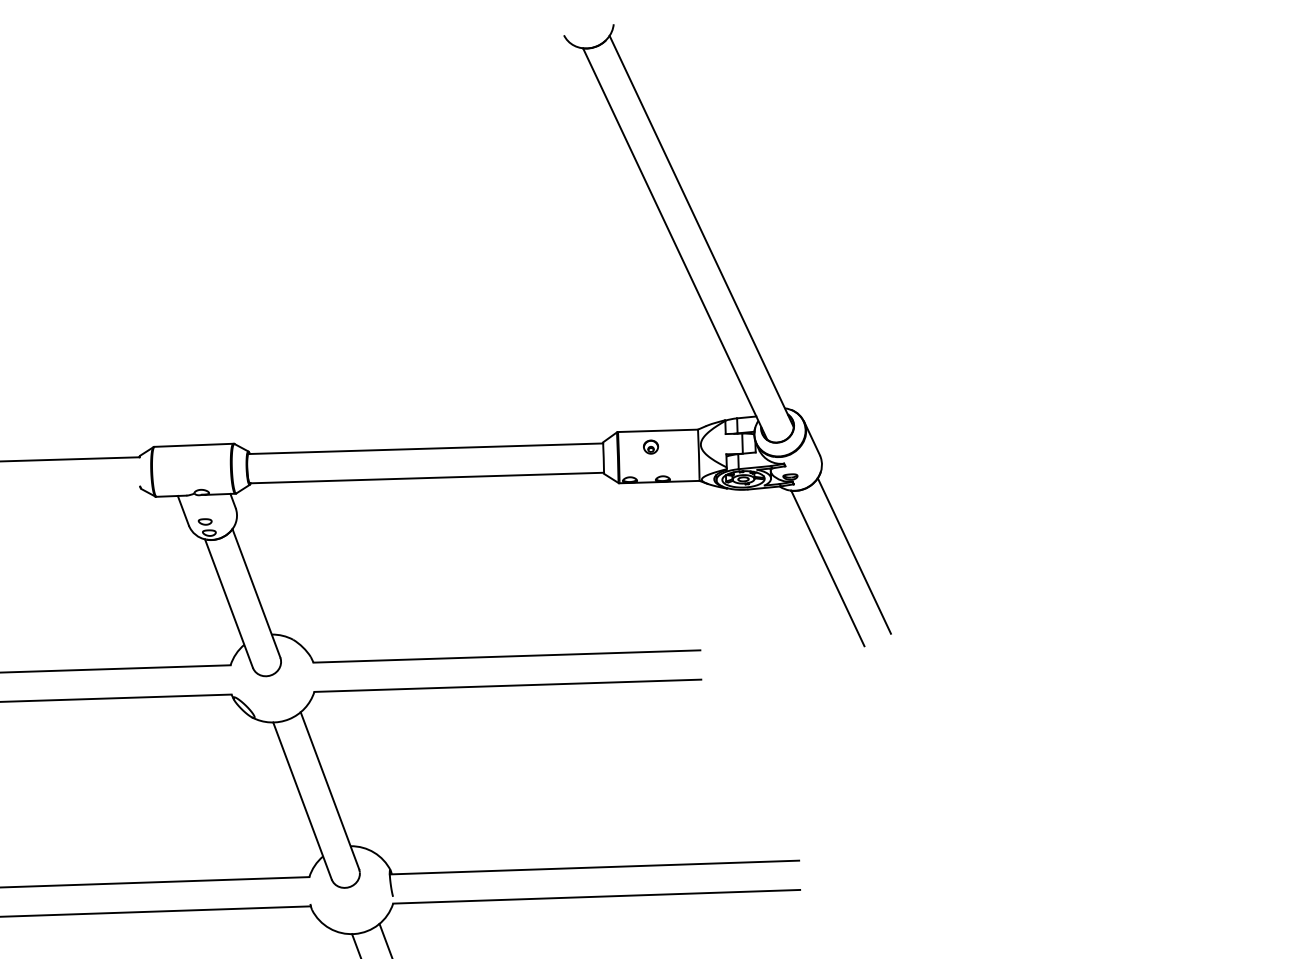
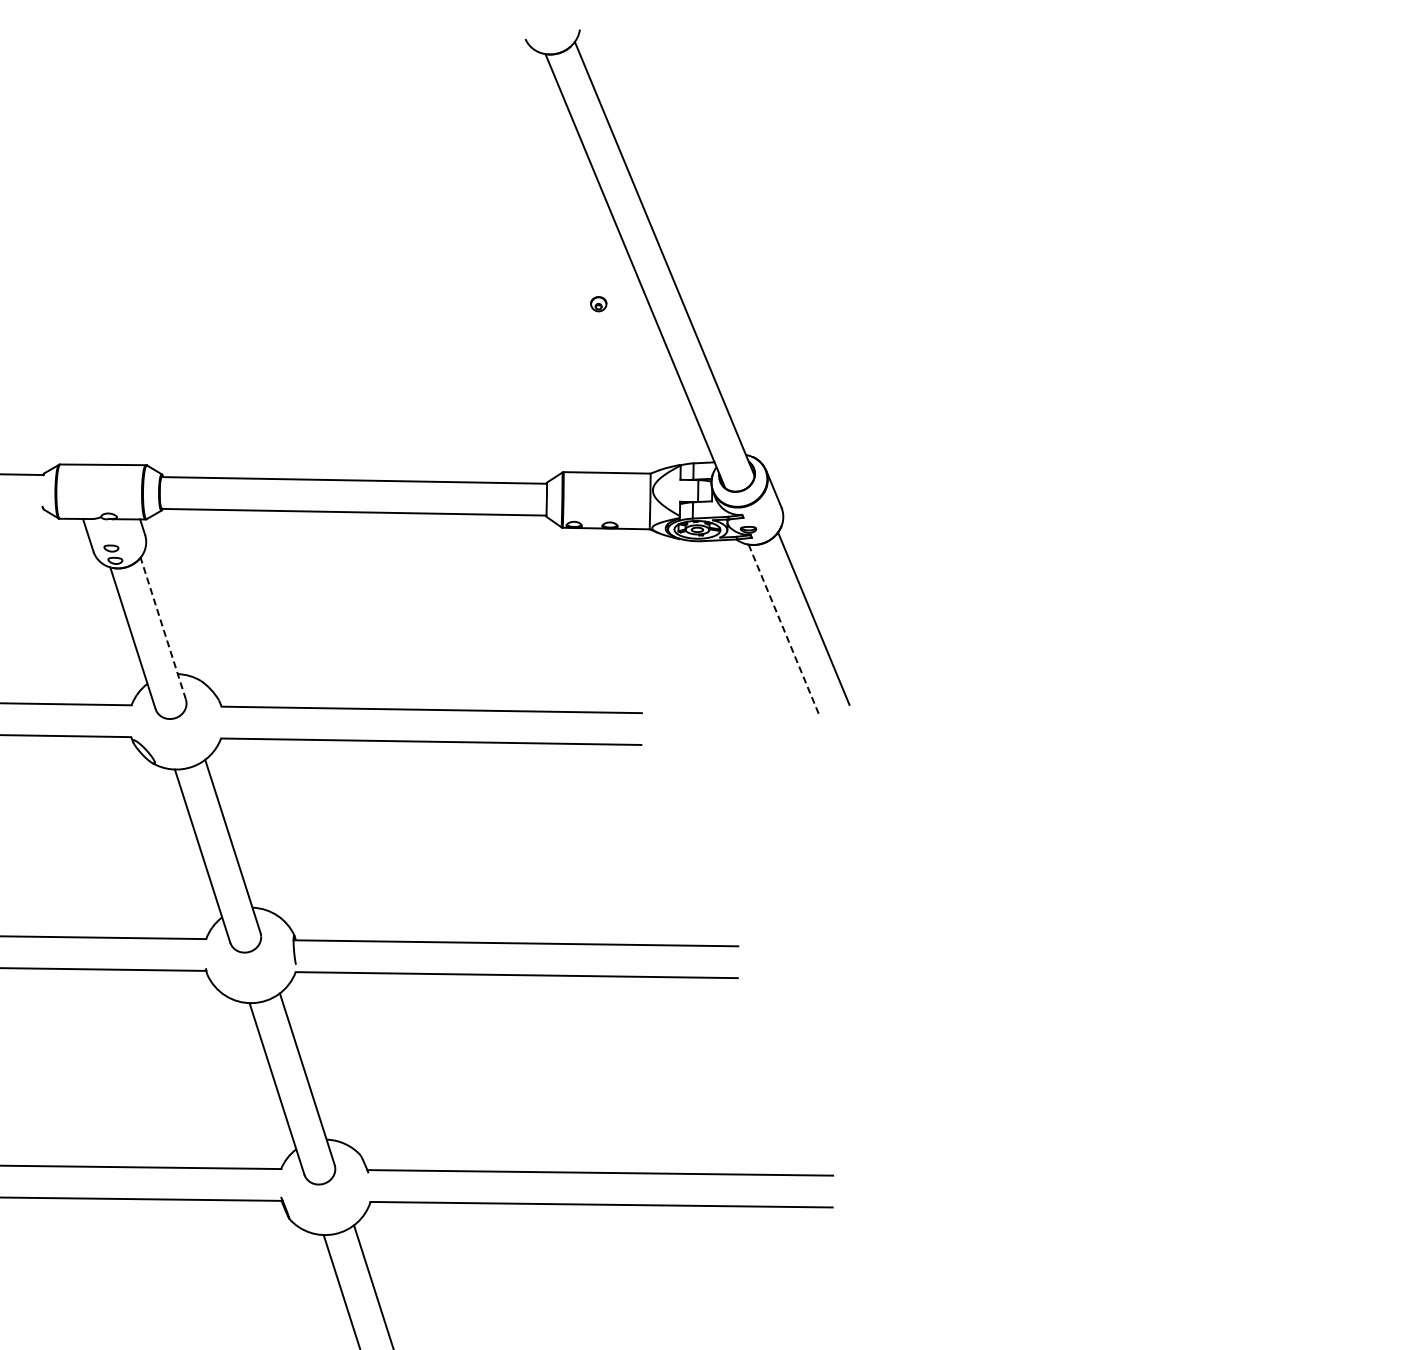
part: (650, 447) -> (598, 304), moved
line: (828, 569) -> (784, 631), solid -> dashed
line: (256, 593) -> (163, 628), solid -> dashed

